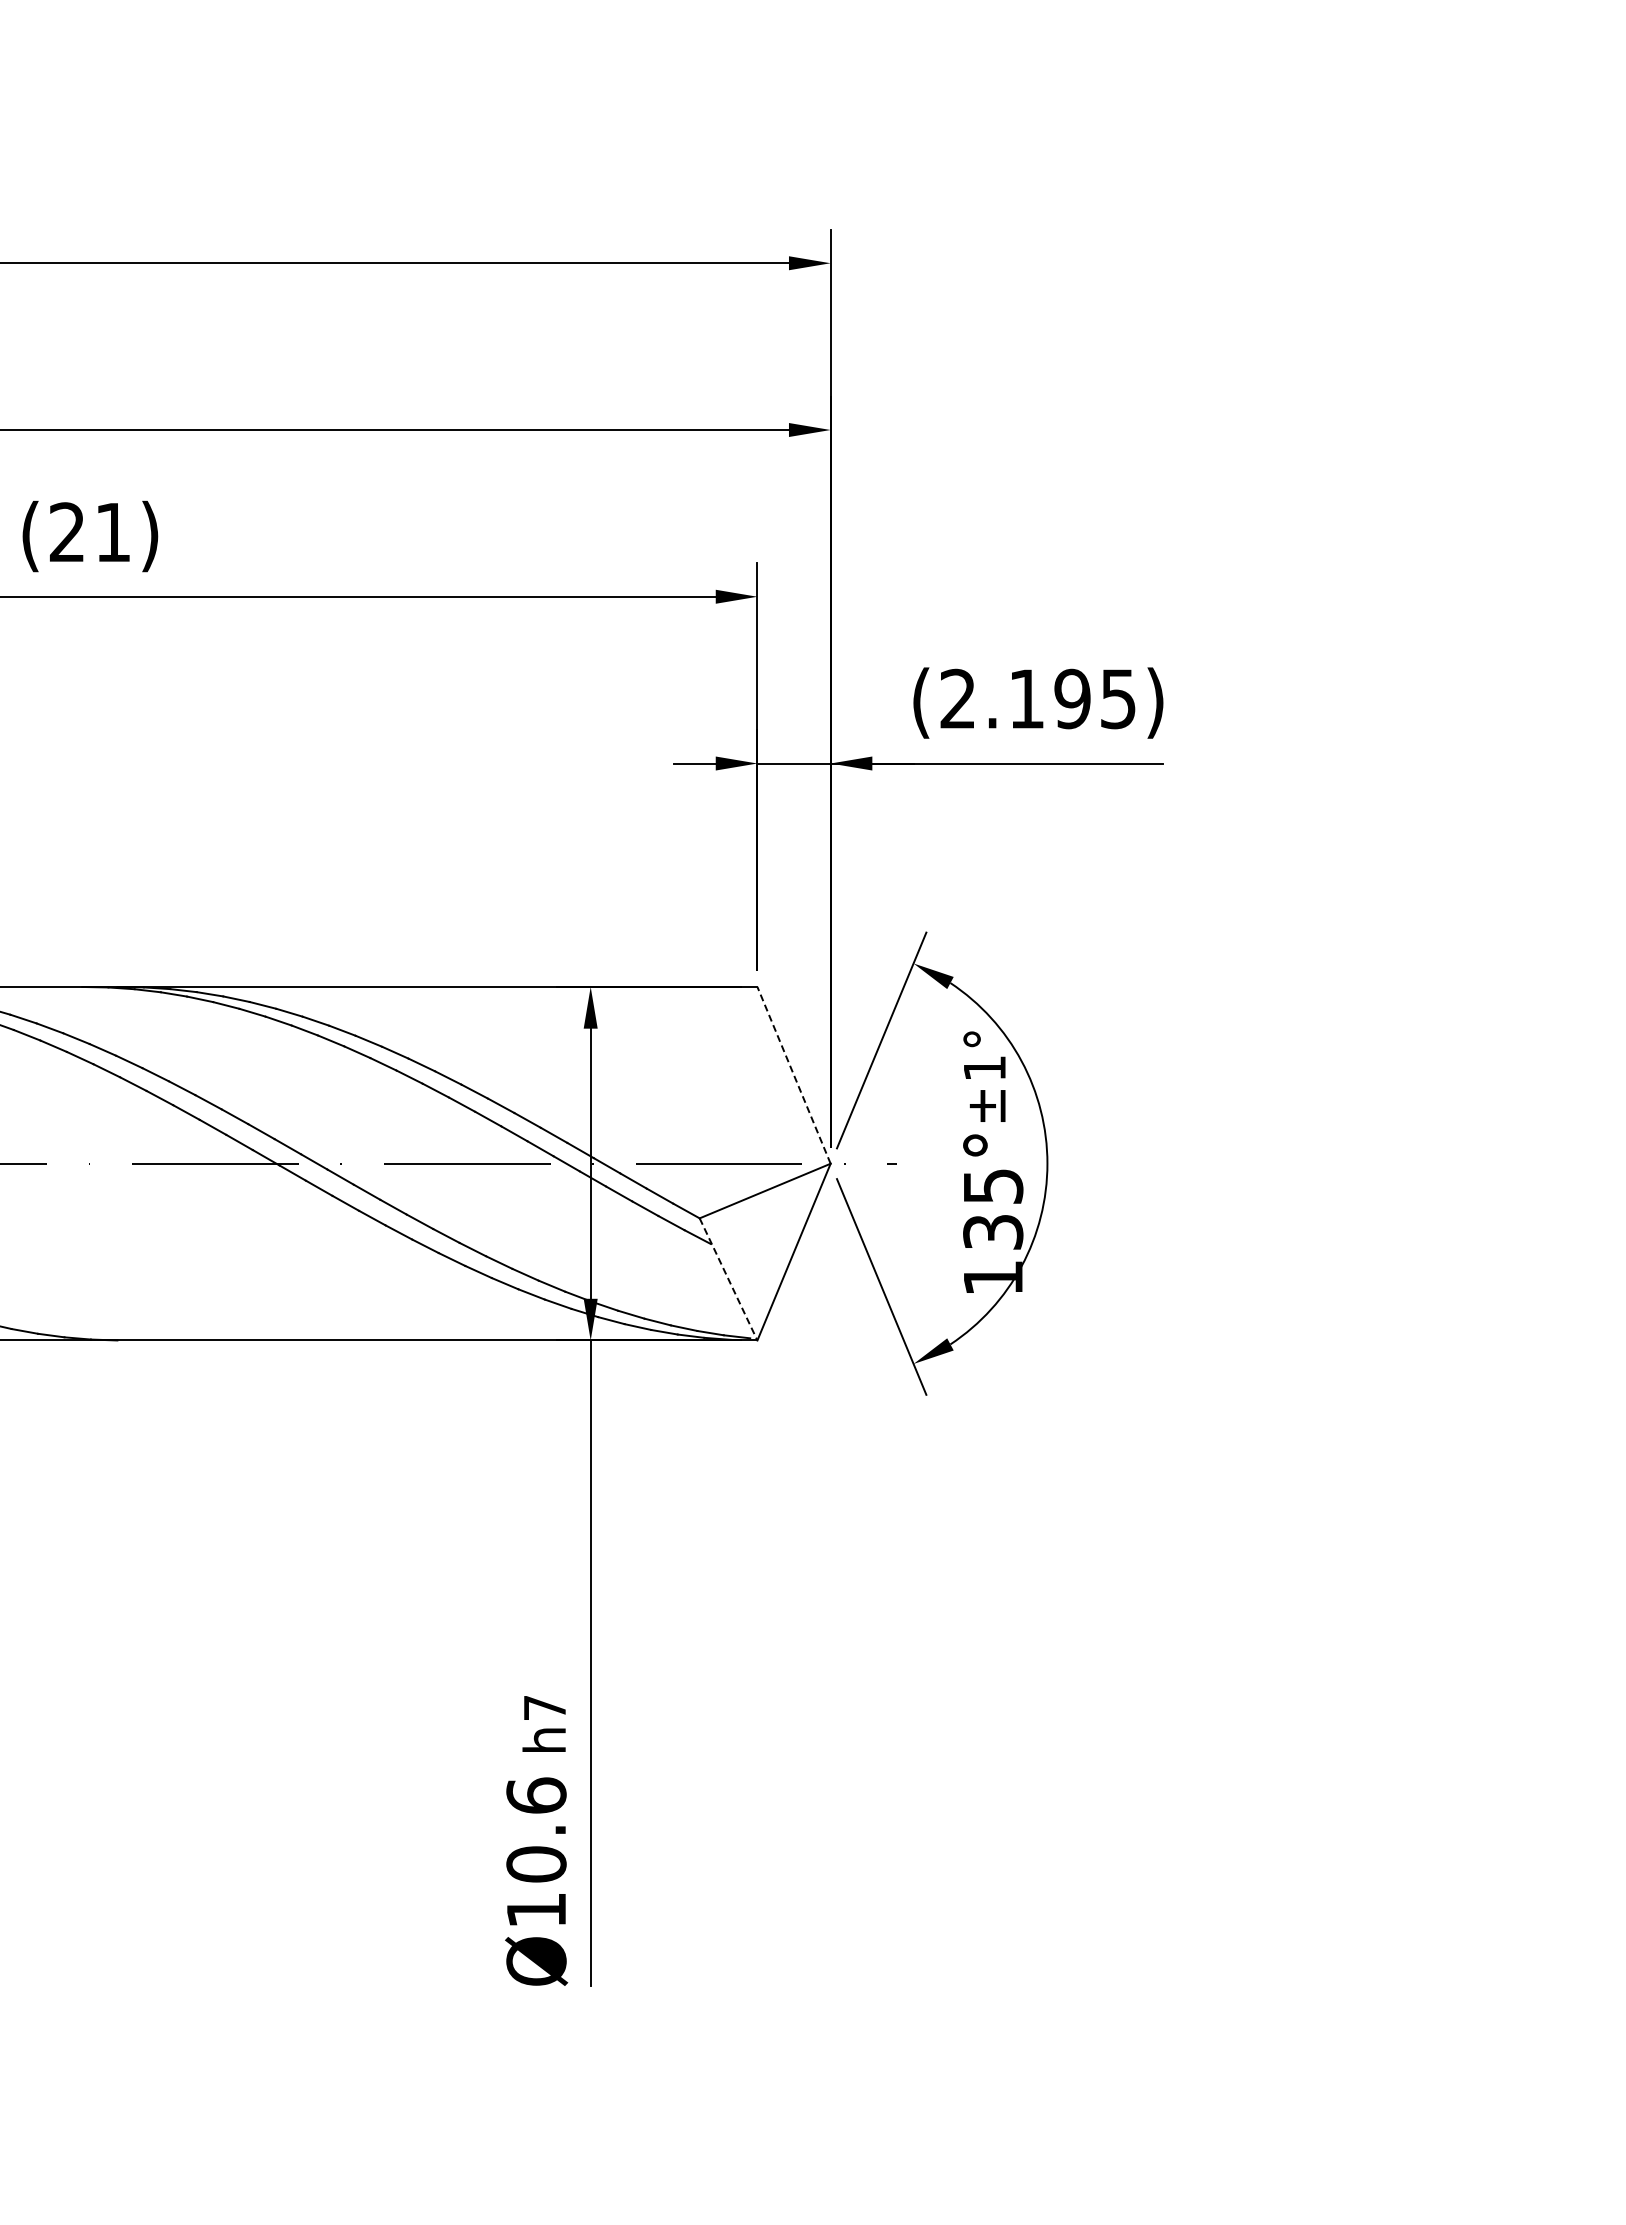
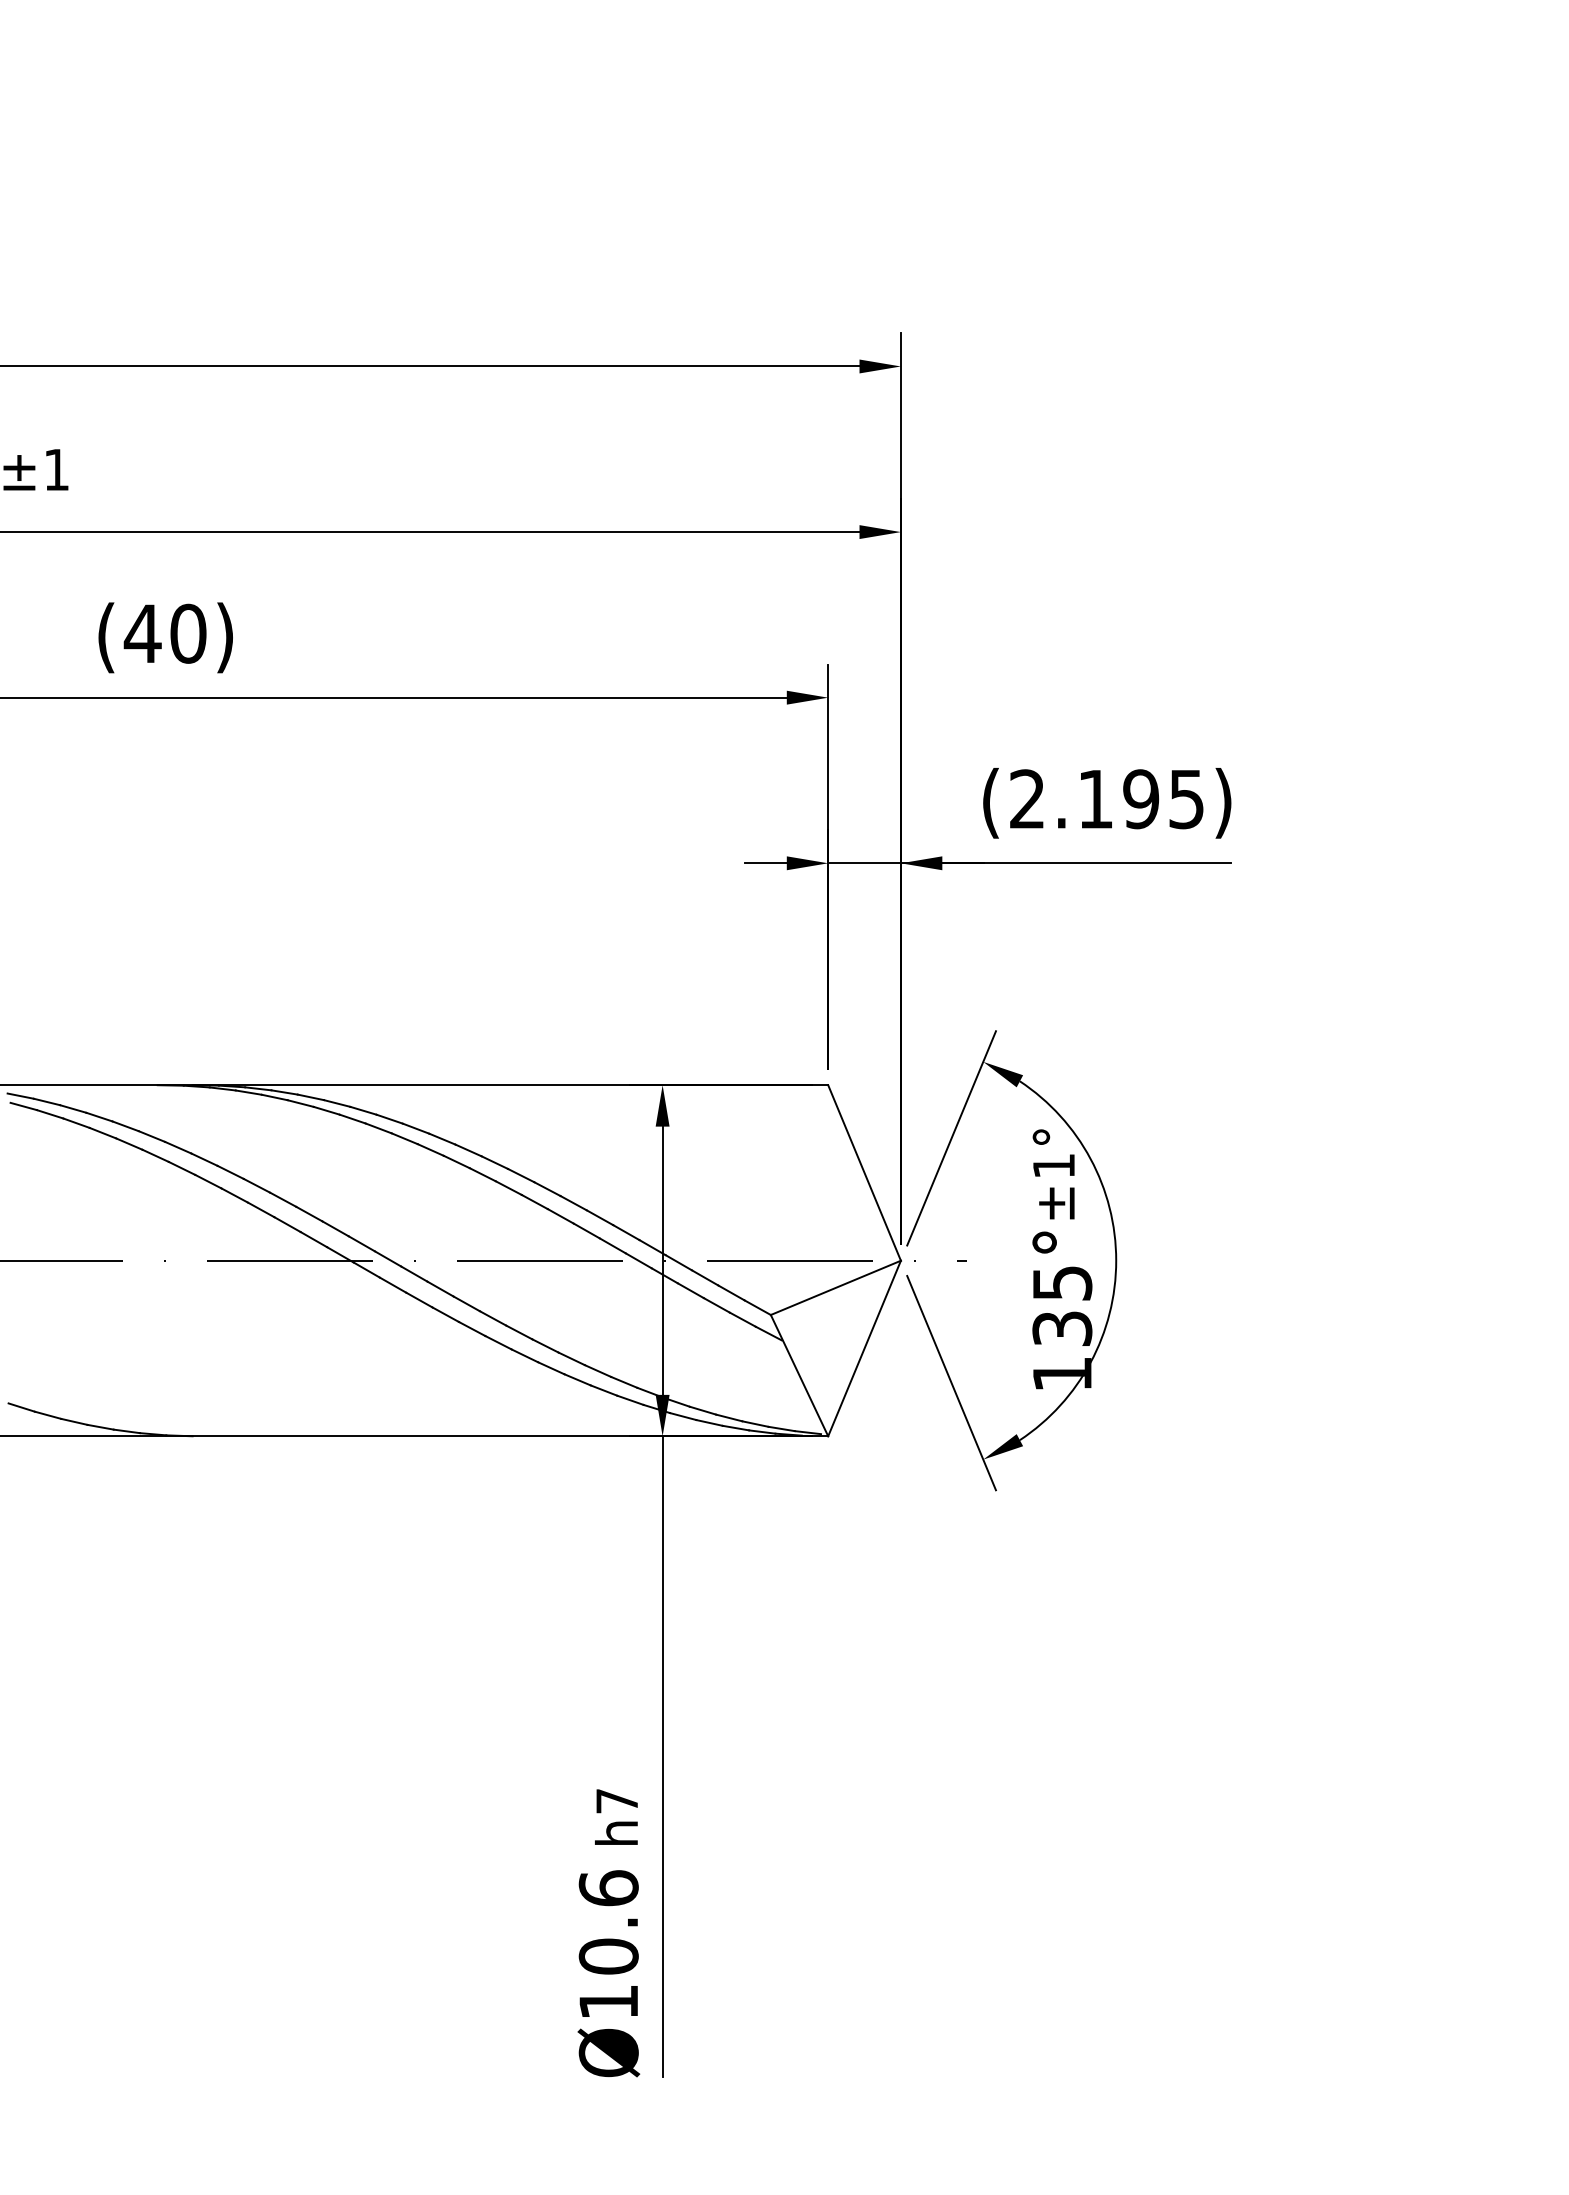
text: (89, 532) -> (164, 633), (21) -> (40)
line: (794, 1075) -> (865, 1173), dashed -> solid
line: (728, 1279) -> (799, 1375), dashed -> solid

